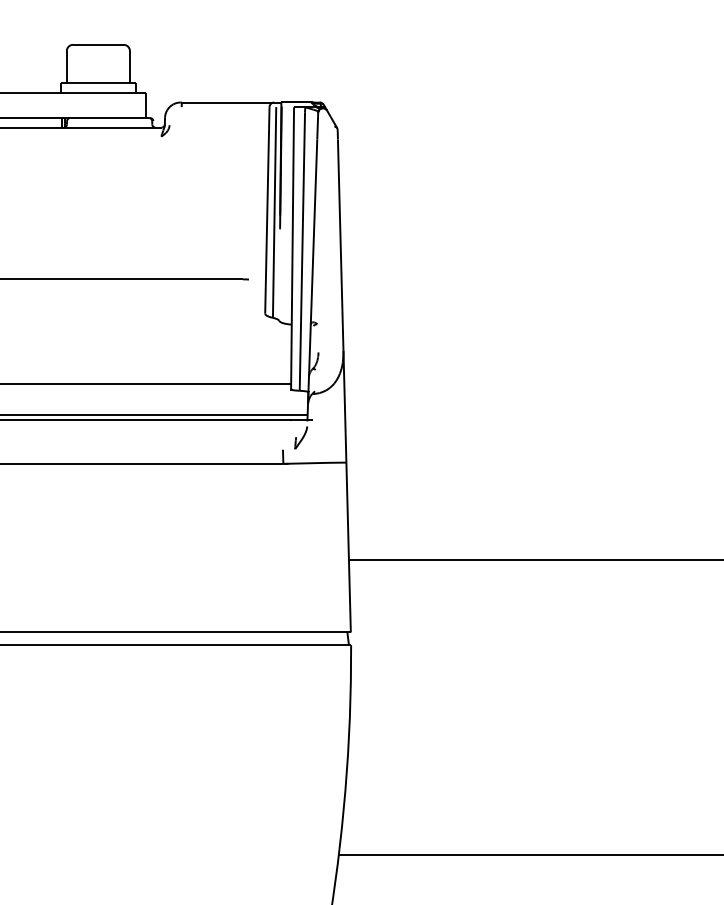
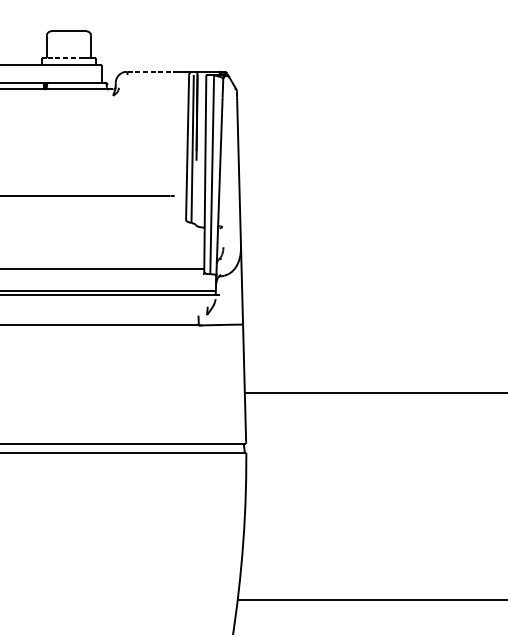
line: (92, 82) -> (64, 57), solid -> dashed
line: (214, 102) -> (150, 71), solid -> dashed

